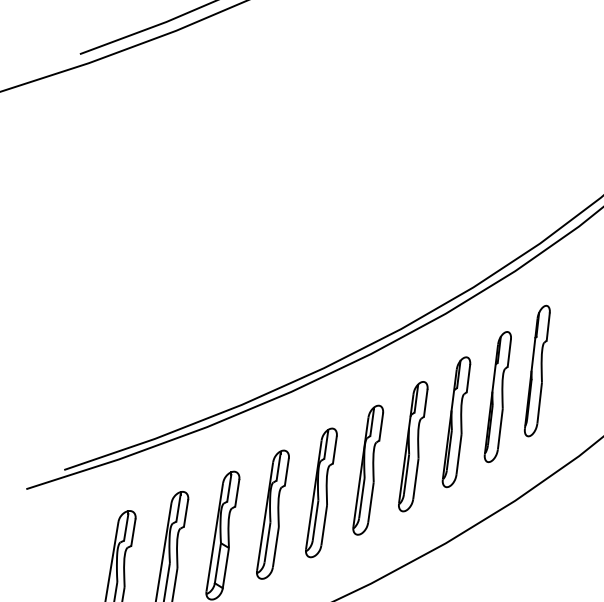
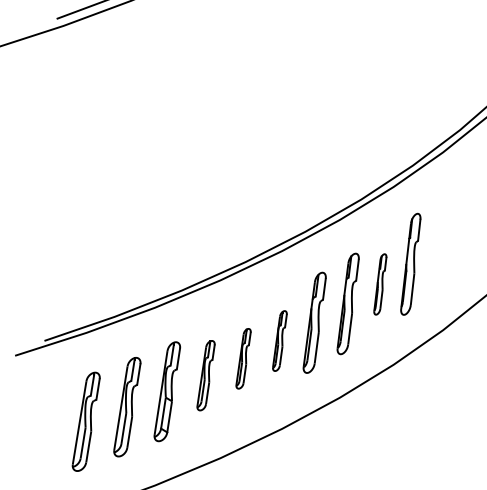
part: (498, 397) -> (380, 284), size x0.6
part: (367, 469) -> (279, 340), size x0.6
part: (321, 492) -> (243, 358), size x0.6
part: (272, 514) -> (205, 375), size x0.7

